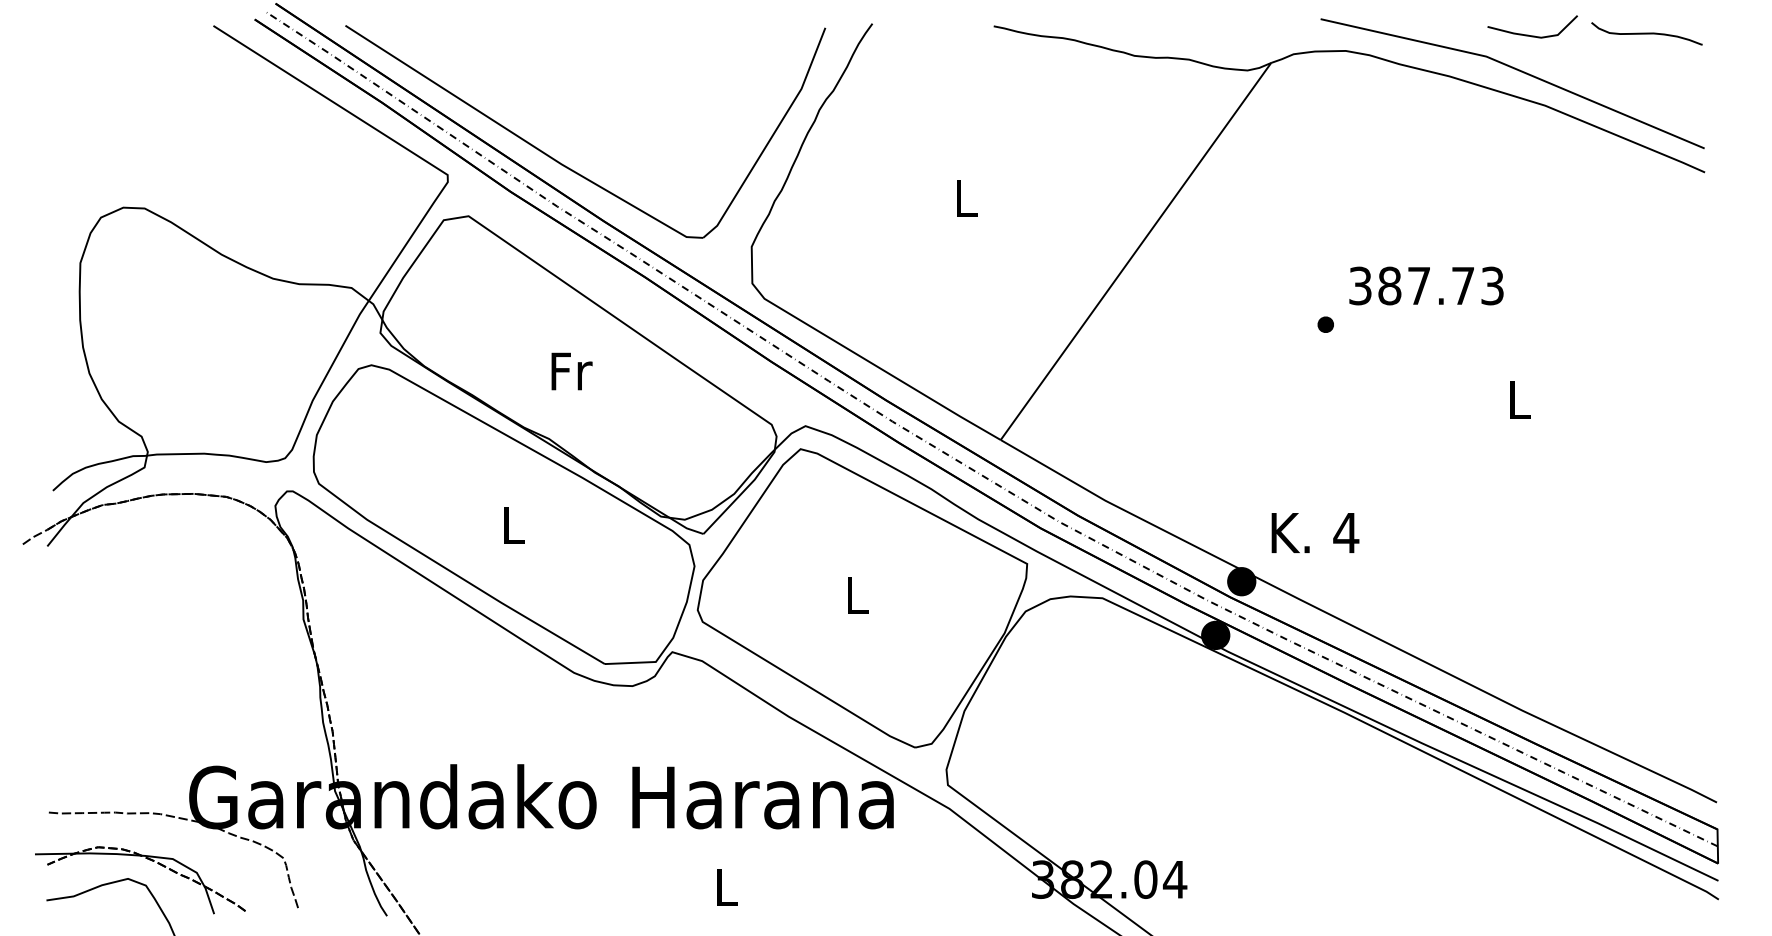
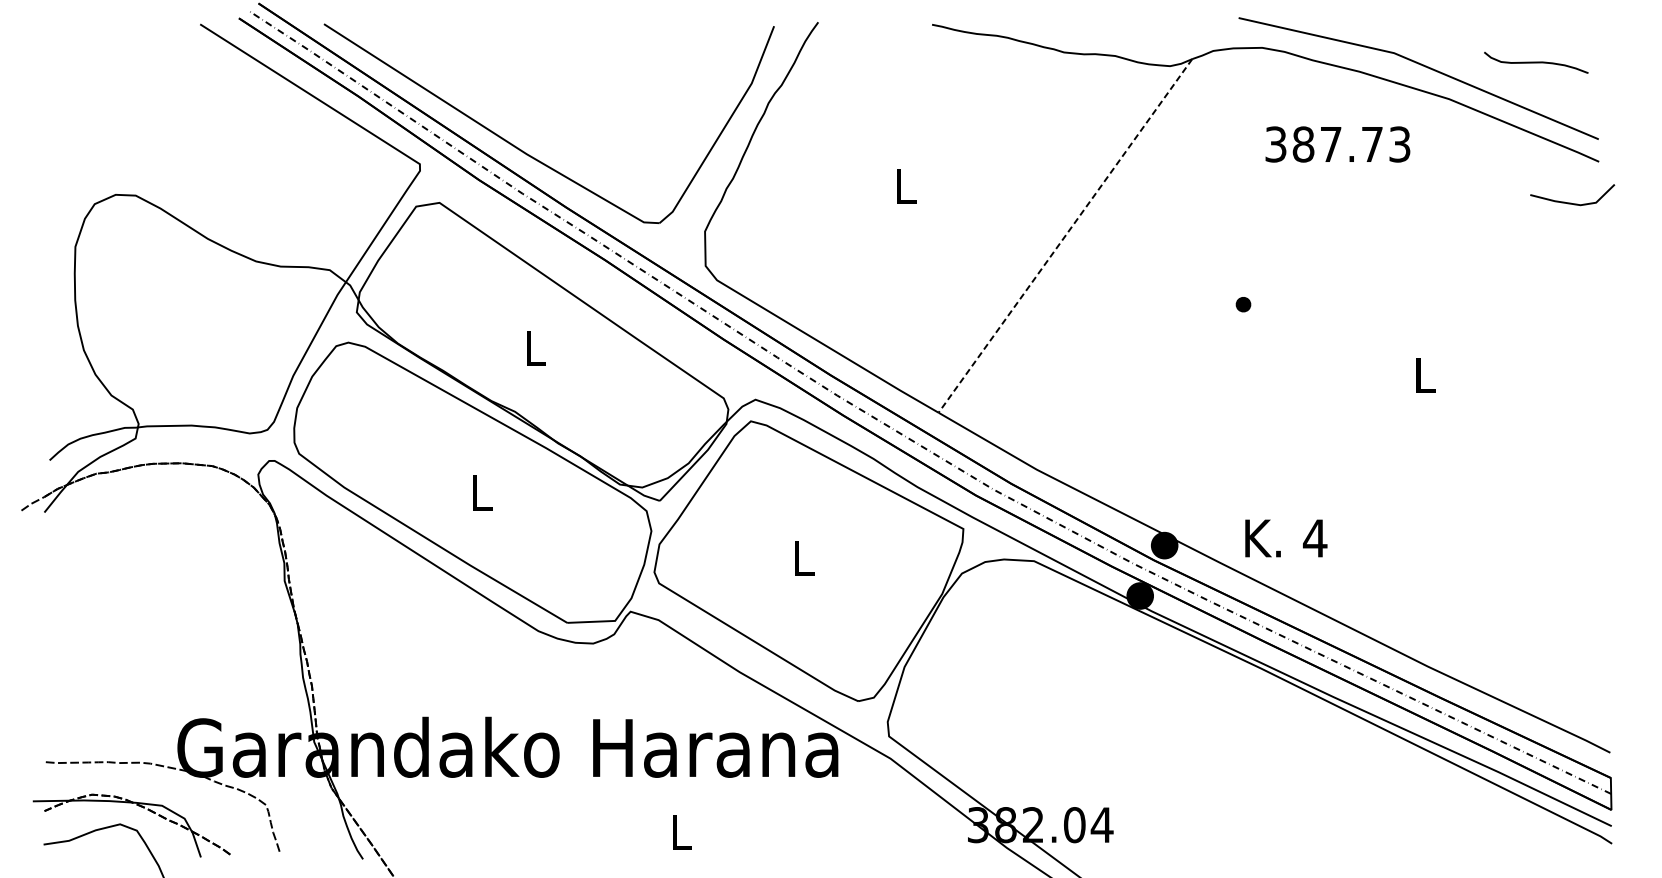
curve: (1646, 33) -> (1535, 62), moved
line: (1528, 34) -> (1568, 202), moved
line: (1135, 251) -> (1065, 235), solid -> dashed
text: (1426, 285) -> (1337, 144), moved
text: (571, 371) -> (536, 348), Fr -> L
text: (1315, 532) -> (1286, 537), moved

